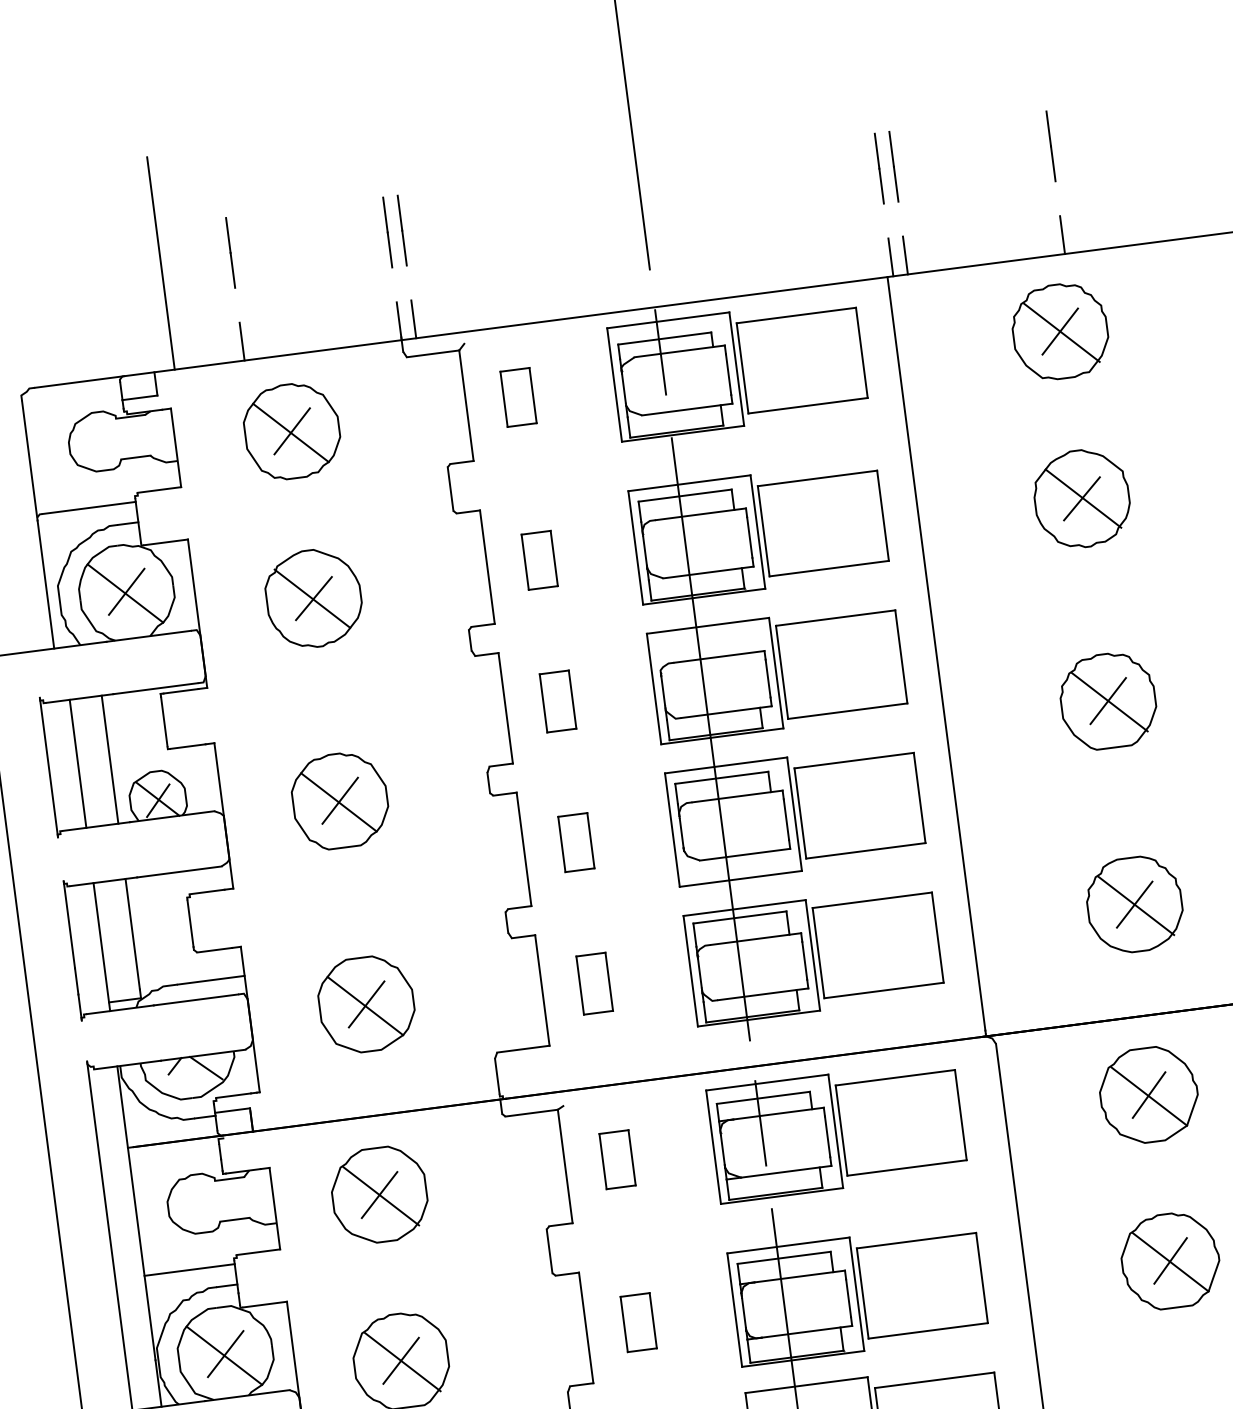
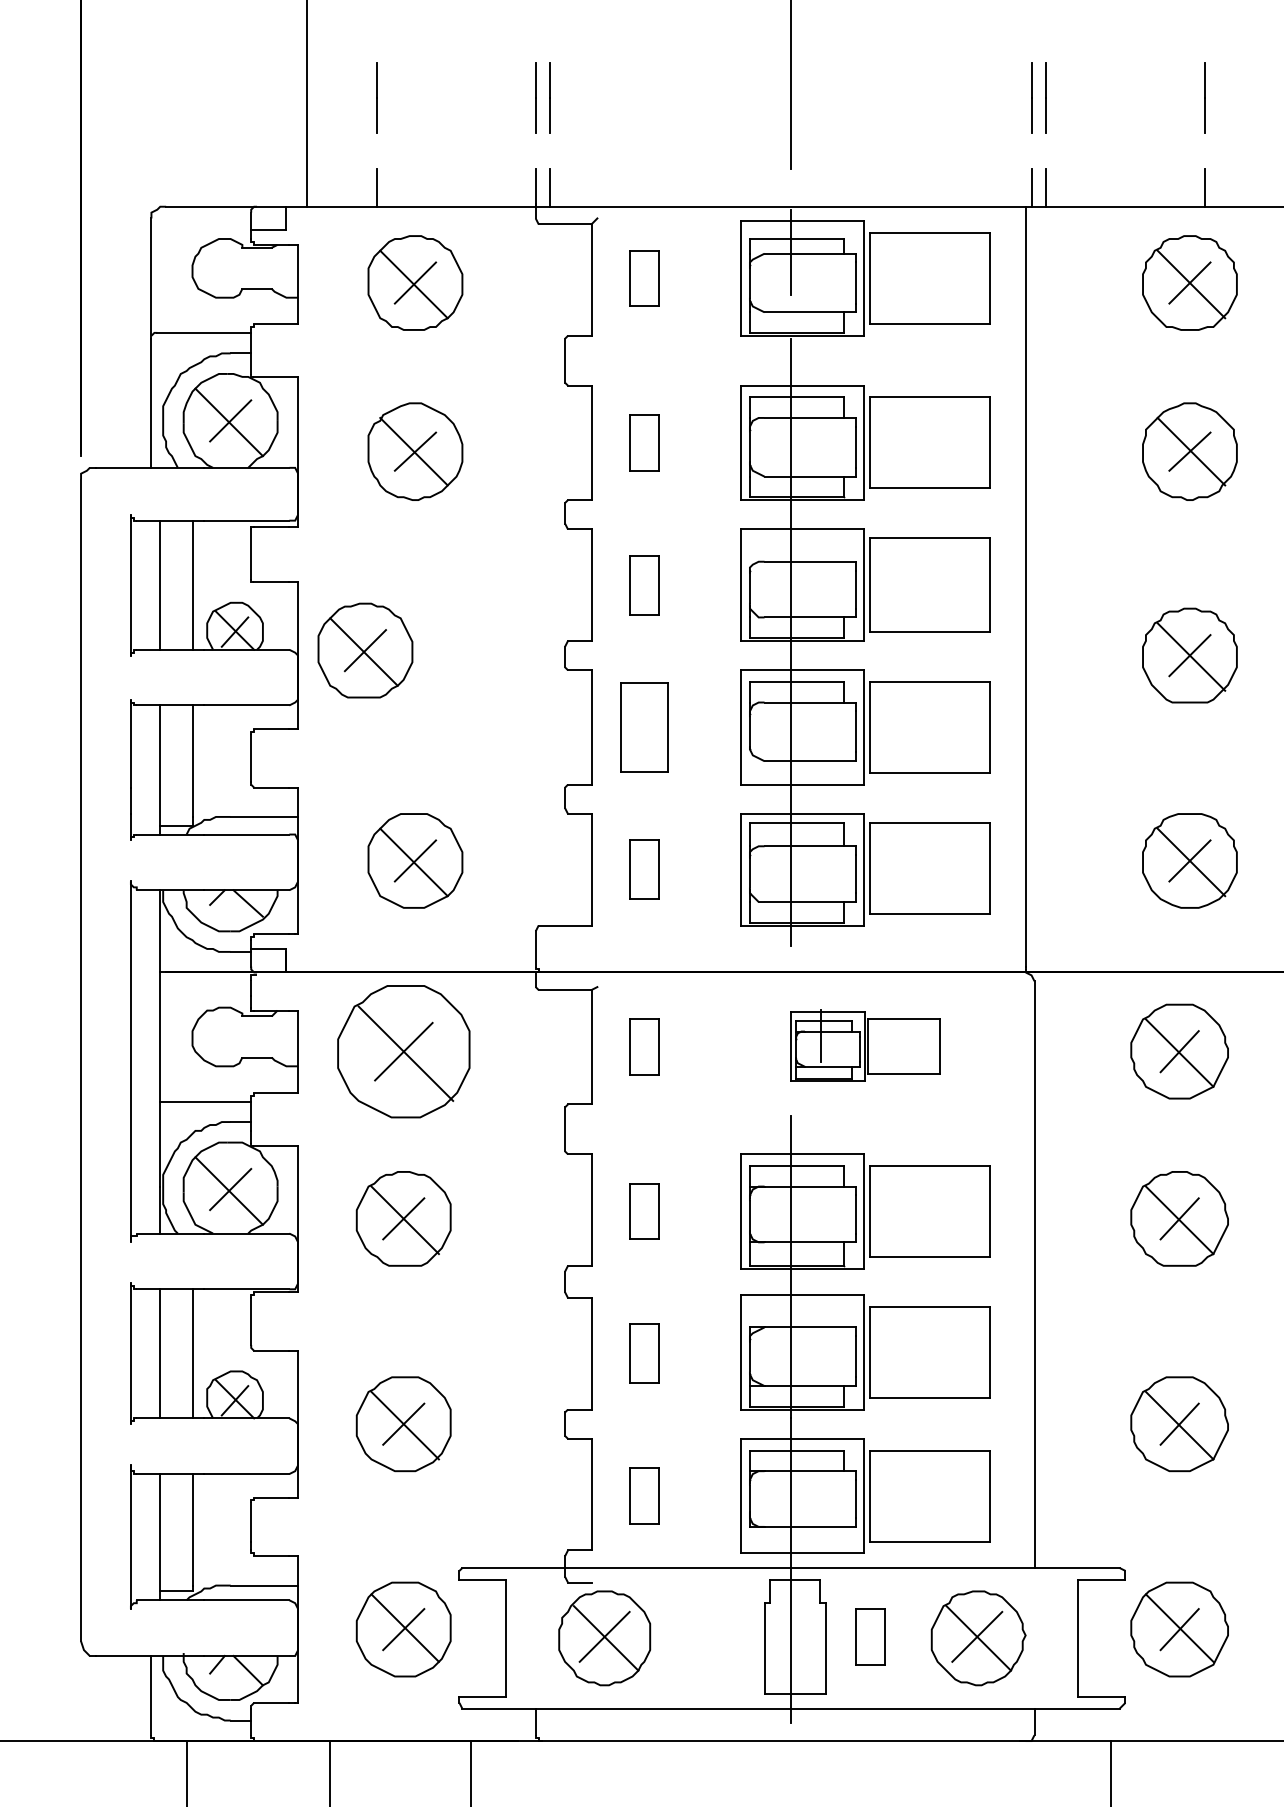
part: (340, 800) -> (365, 650), moved
part: (576, 842) -> (644, 727), size x1.6
part: (836, 1129) -> (865, 1045), size x0.6
part: (379, 1194) -> (403, 1051), size x1.4

